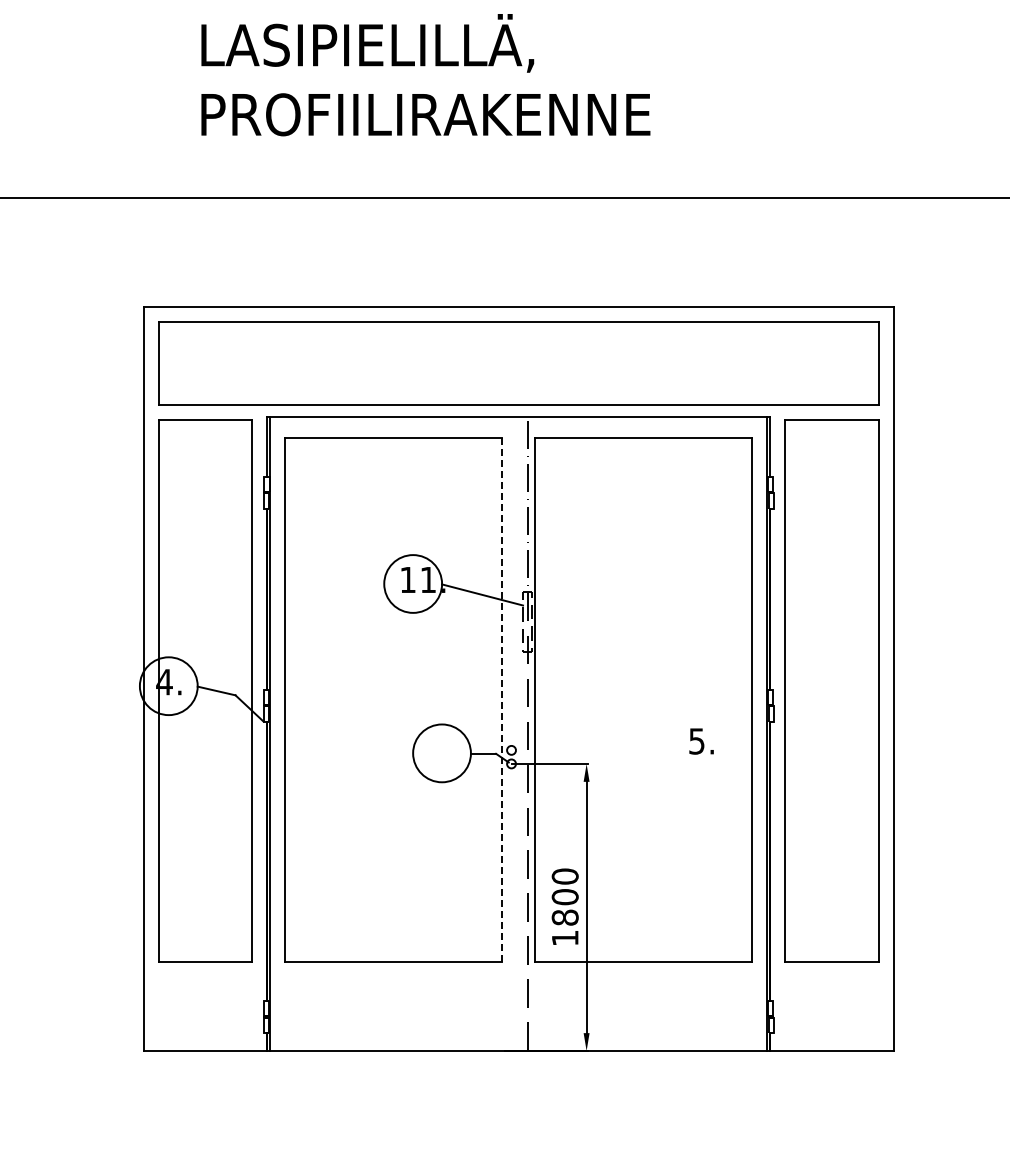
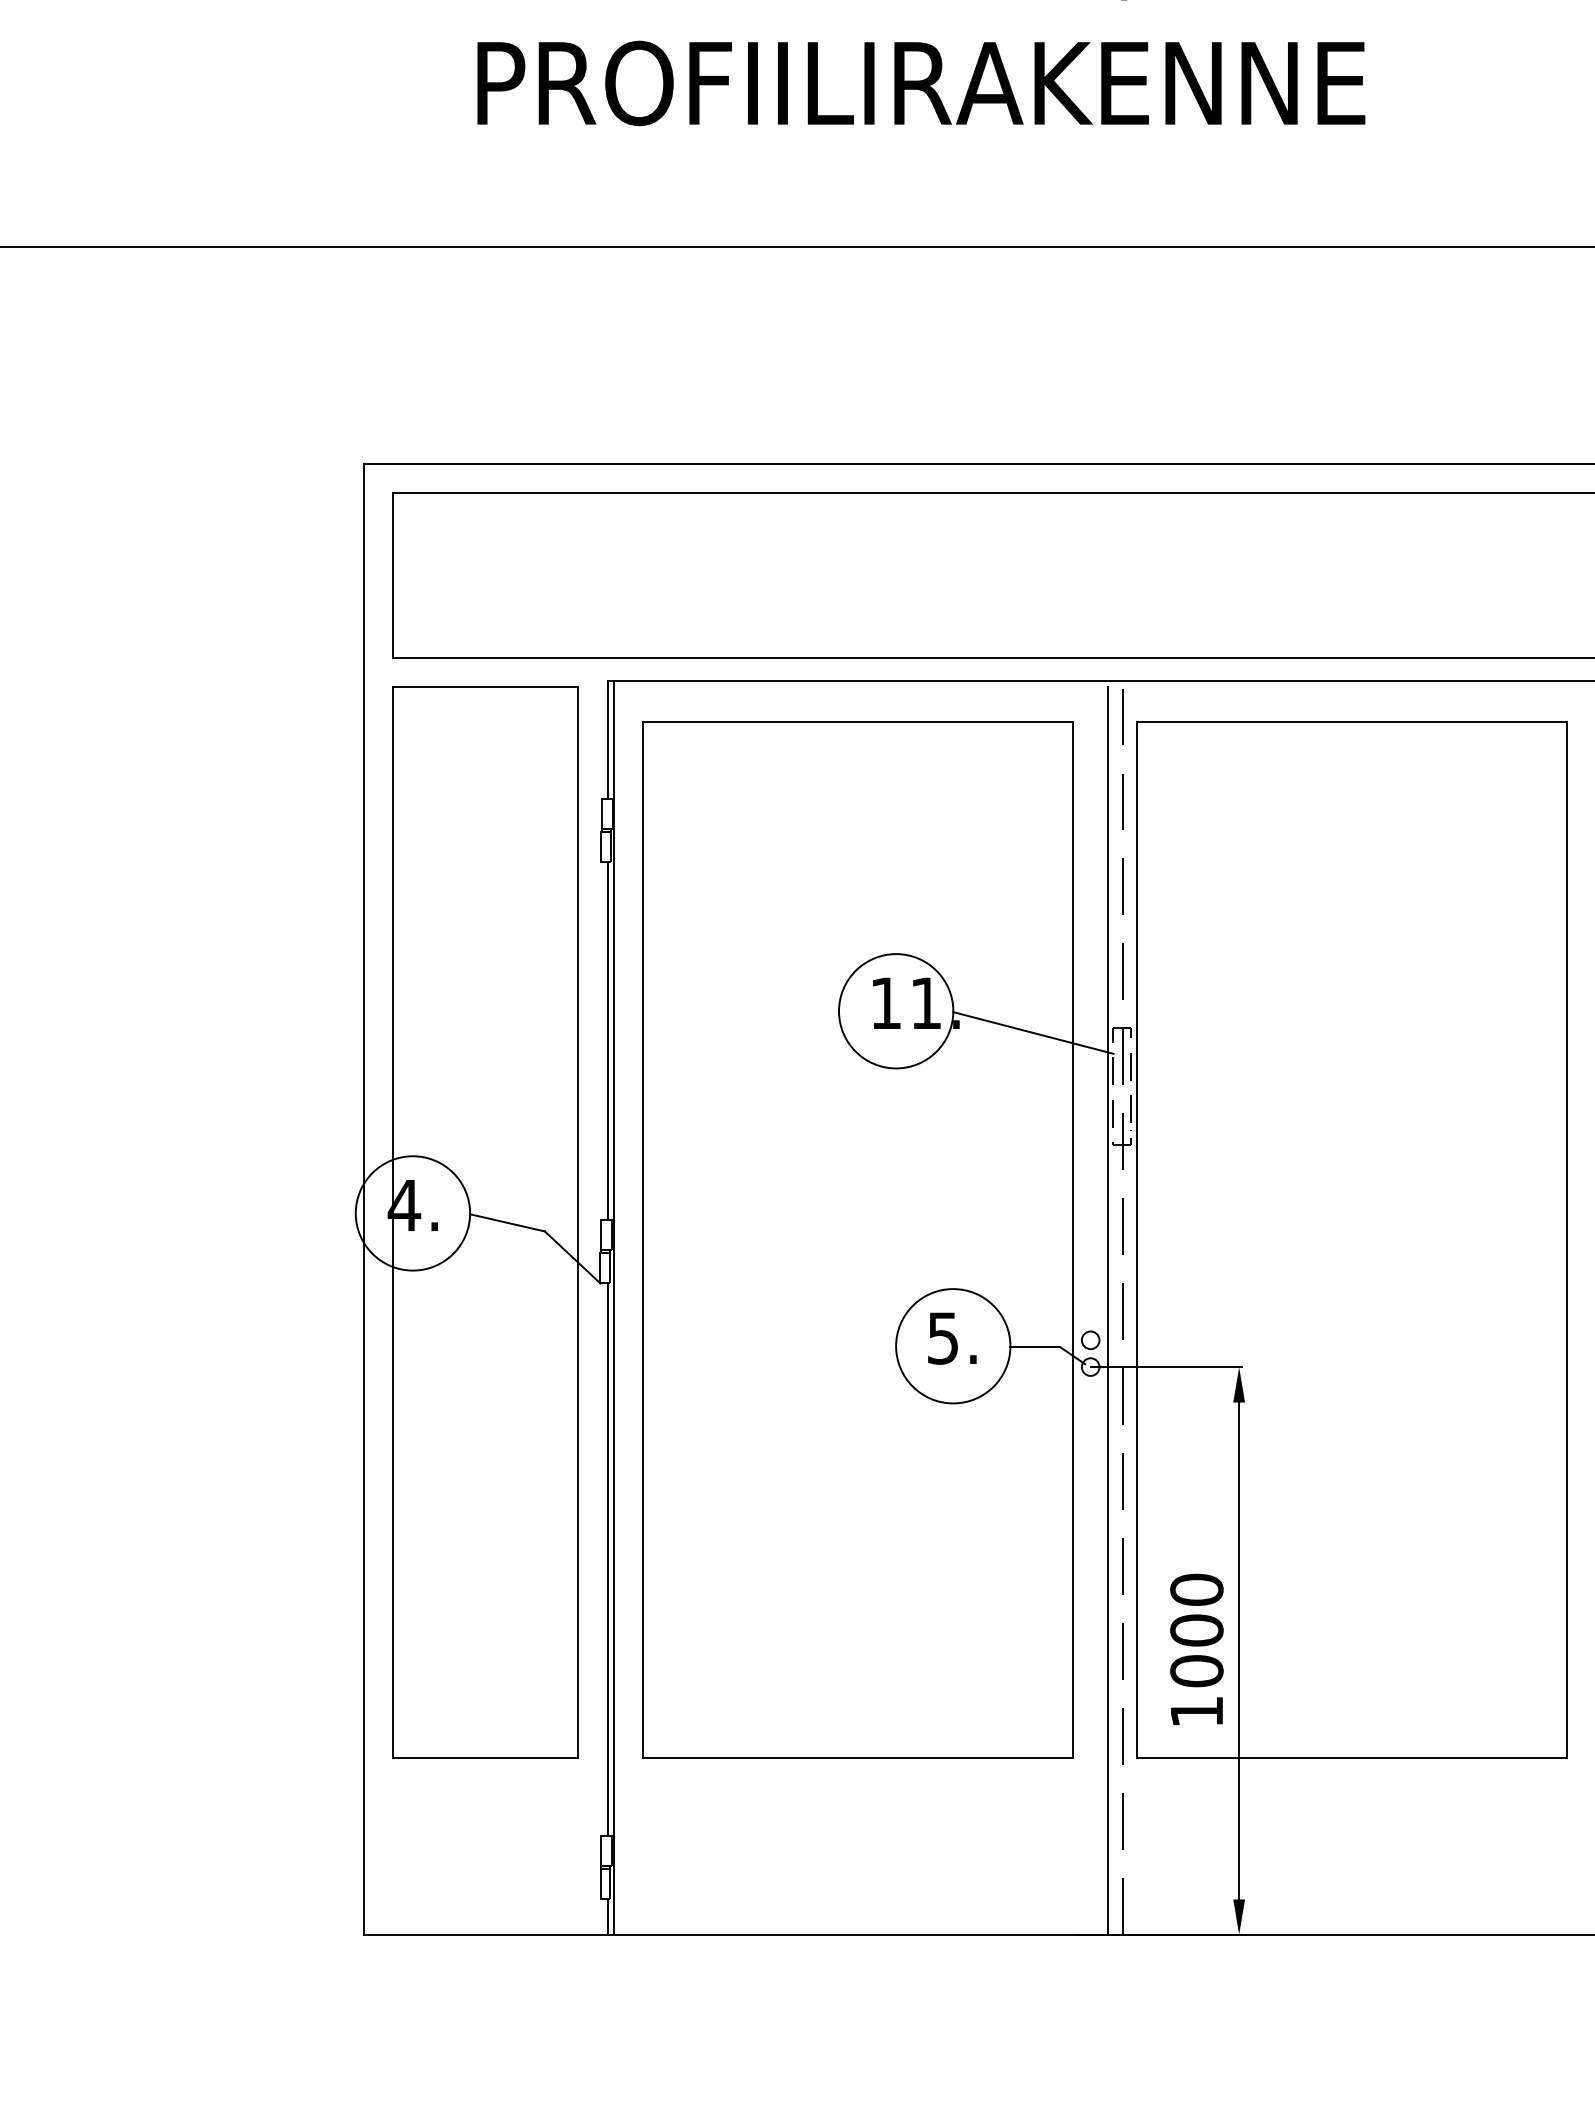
line: (502, 699) -> (1072, 1239), dashed -> solid
line: (520, 735) -> (1108, 1310), added
text: (701, 741) -> (952, 1338), moved
text: (565, 917) -> (1197, 1670), 1800 -> 1000

